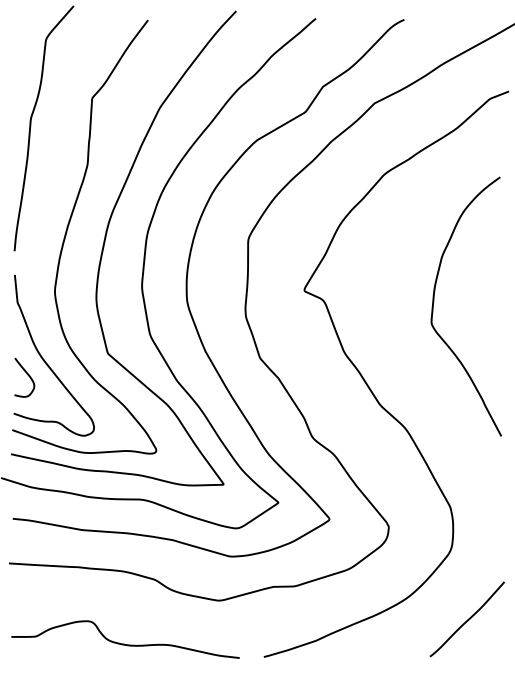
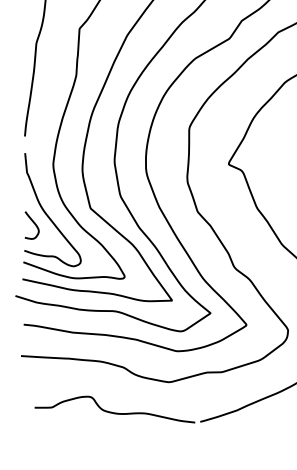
curve: (124, 643) -> (114, 412), moved

